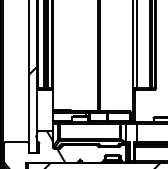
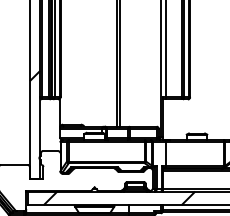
hatch: (55, 146) -> (63, 170), removed

